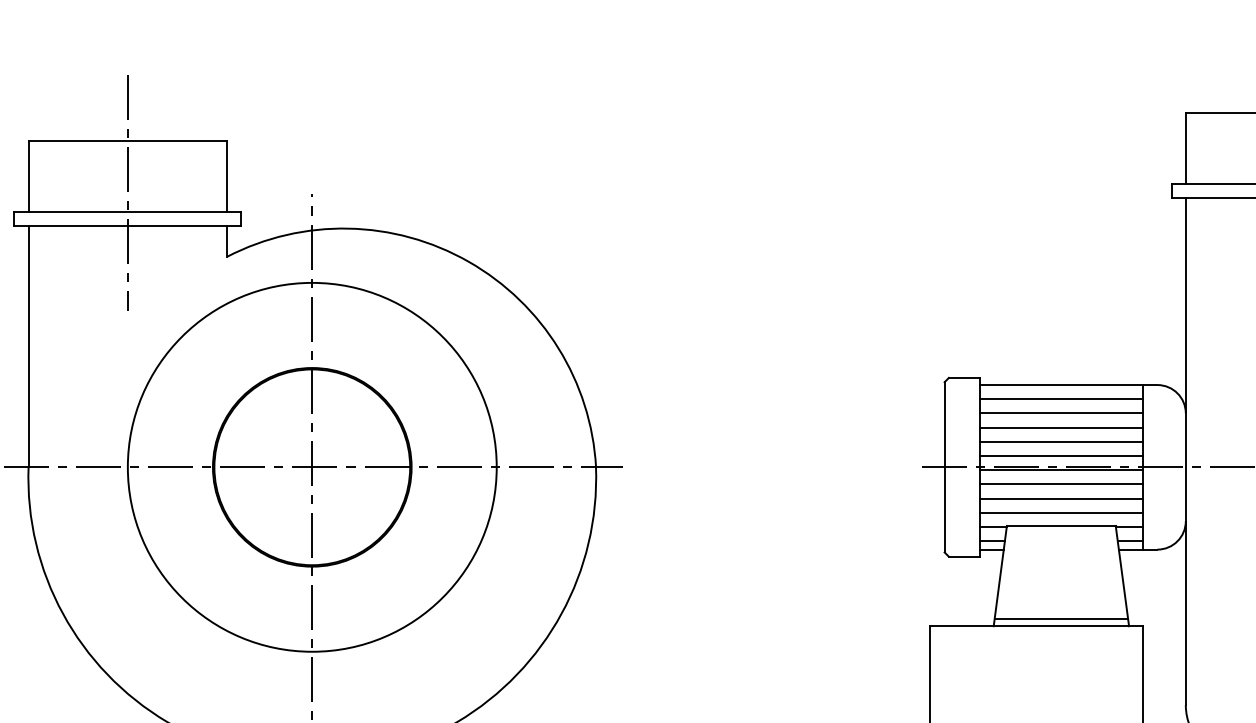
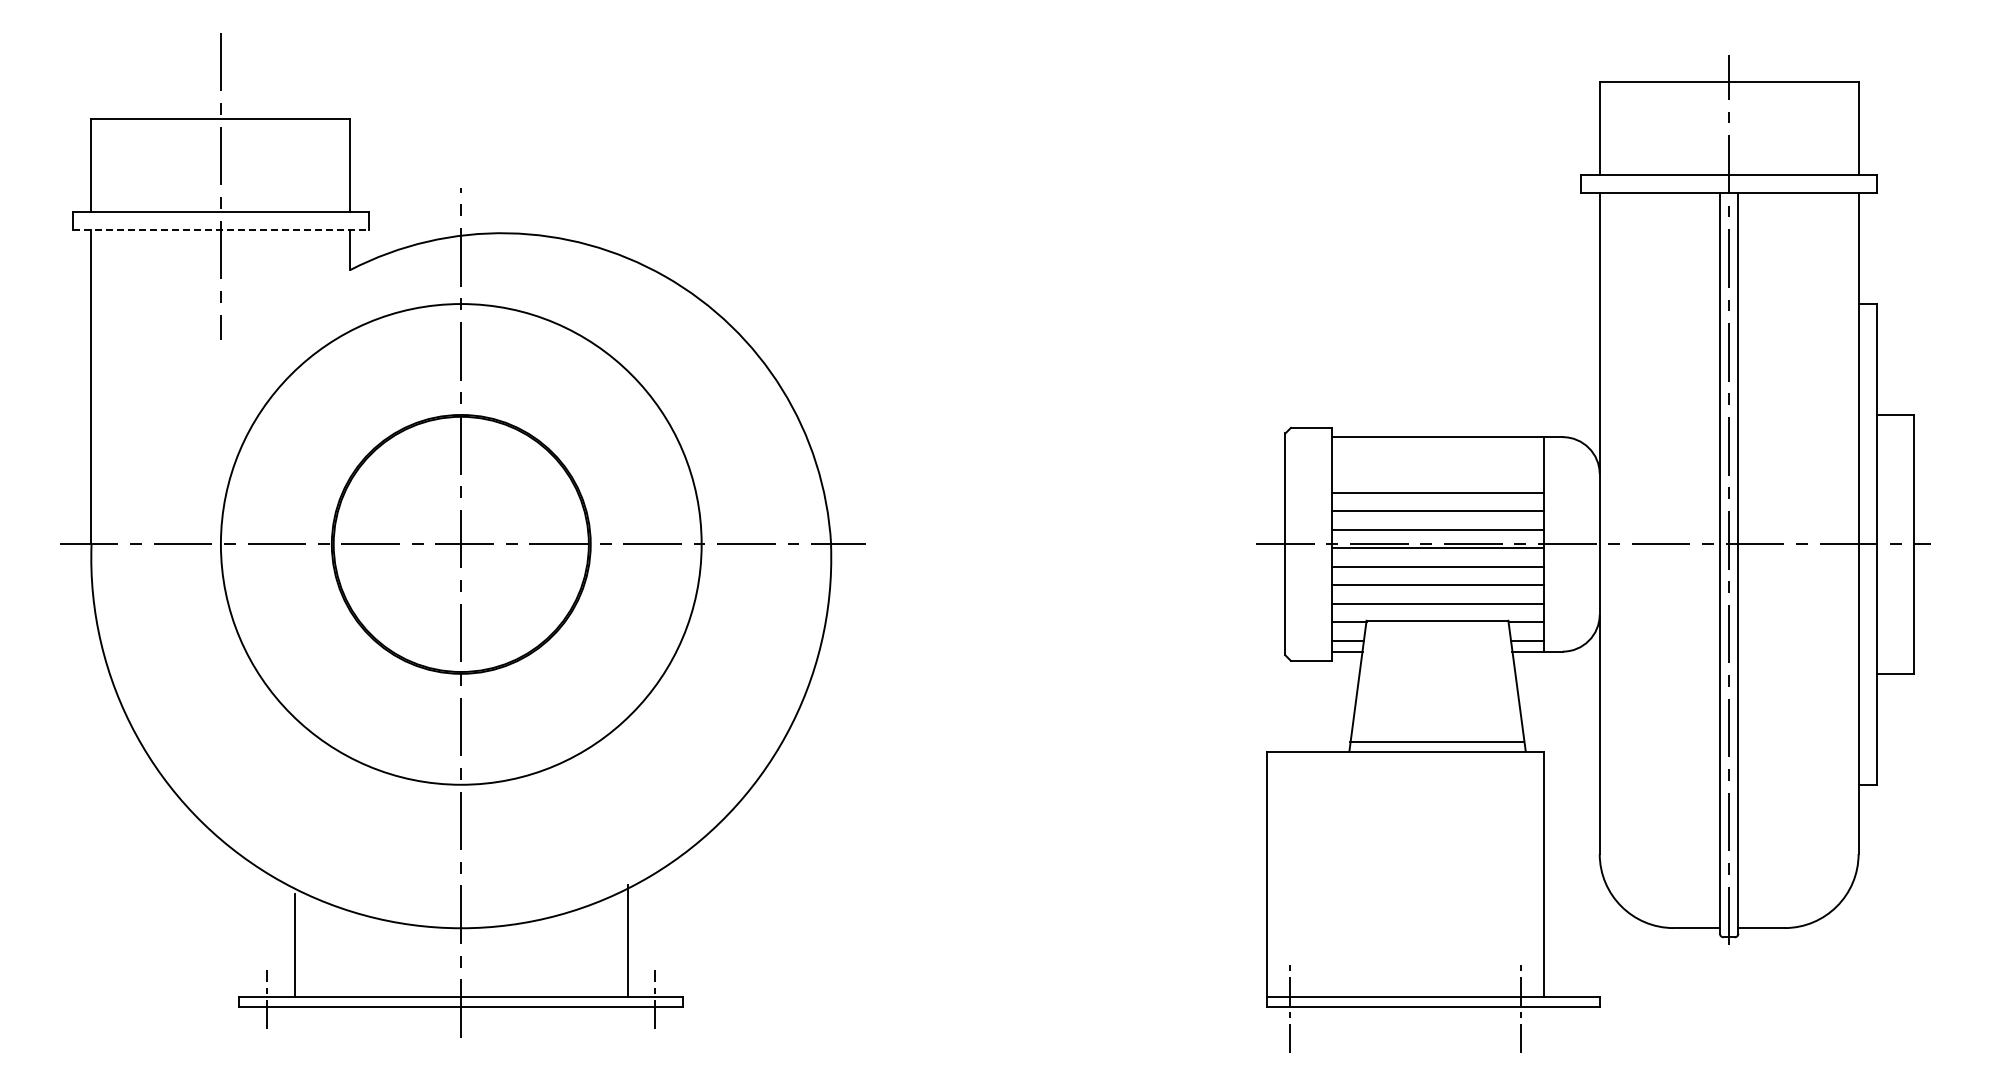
line: (127, 226) -> (220, 230), solid -> dashed
line: (1061, 399) -> (1437, 455), removed
line: (1061, 413) -> (1437, 474), removed

